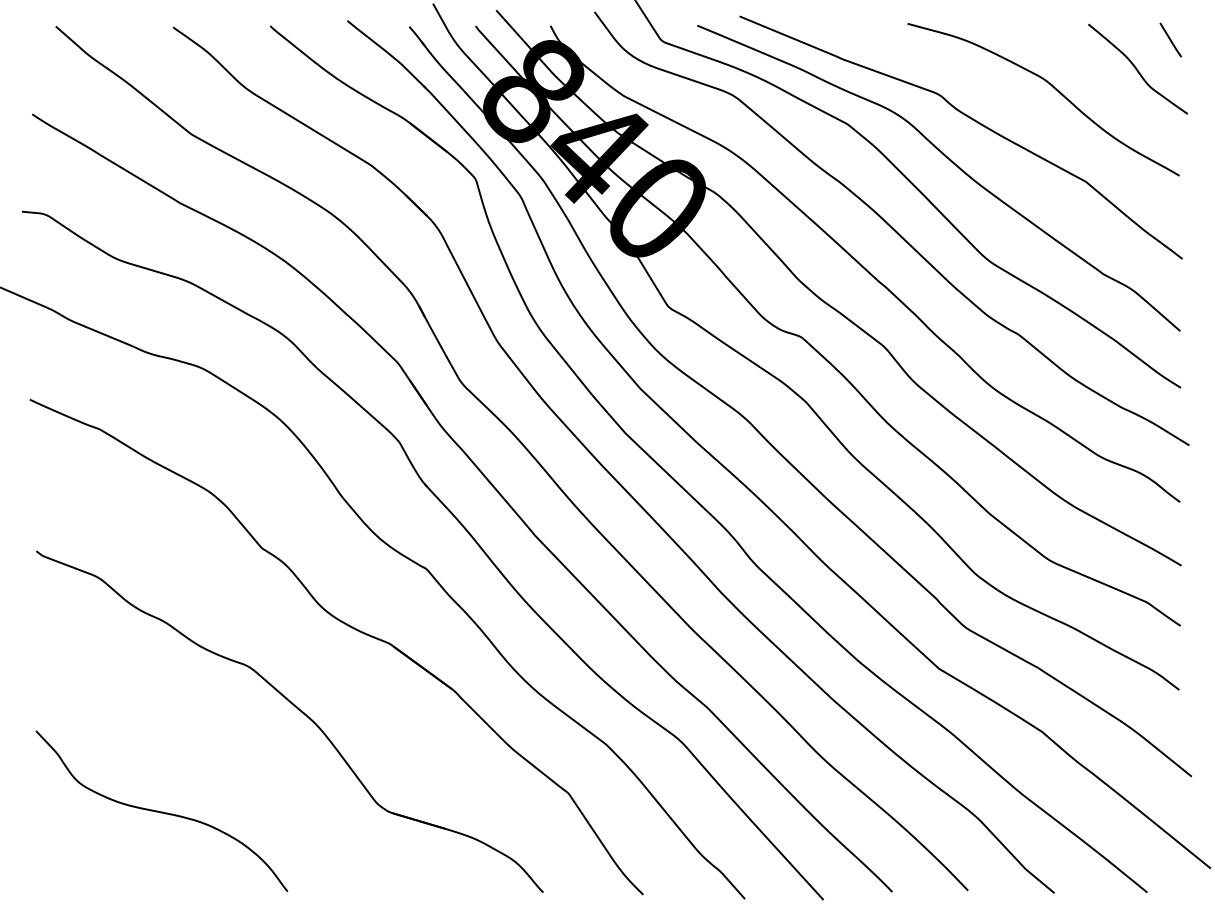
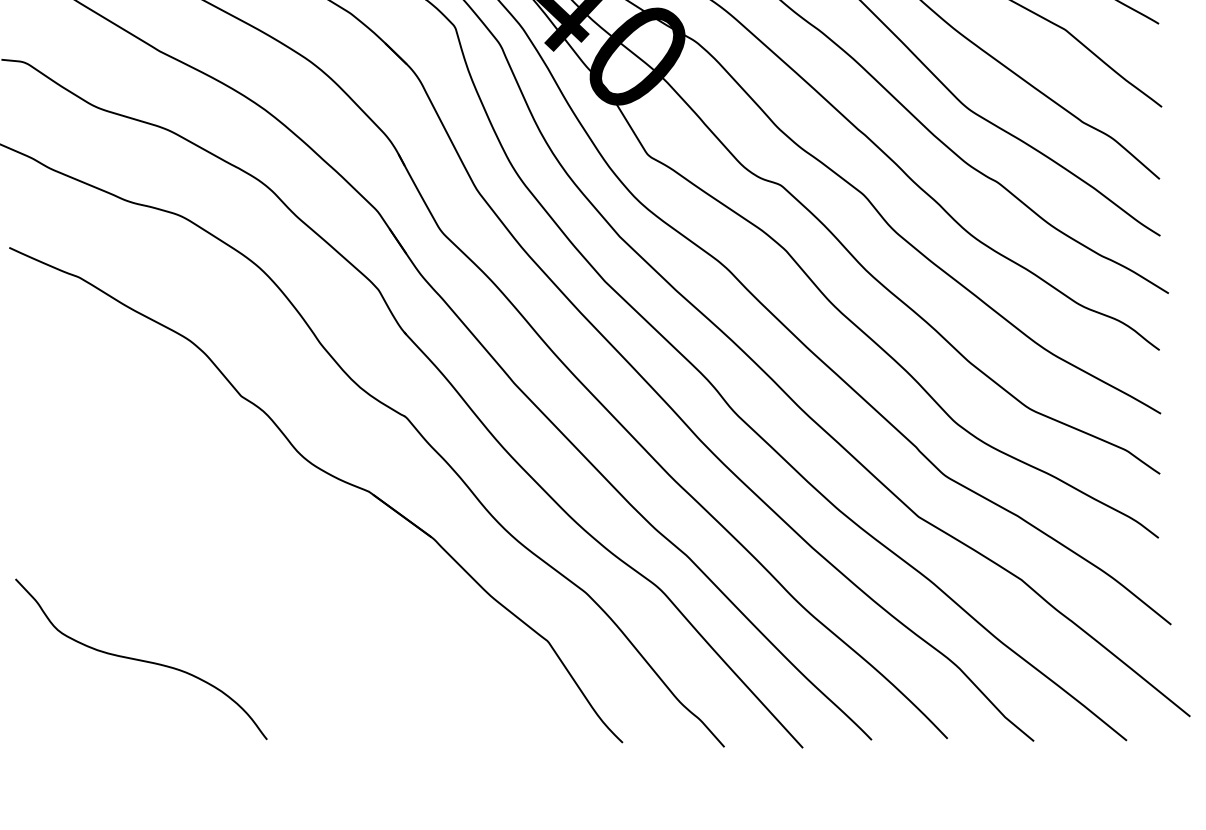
part: (298, 710) -> (277, 558), removed

